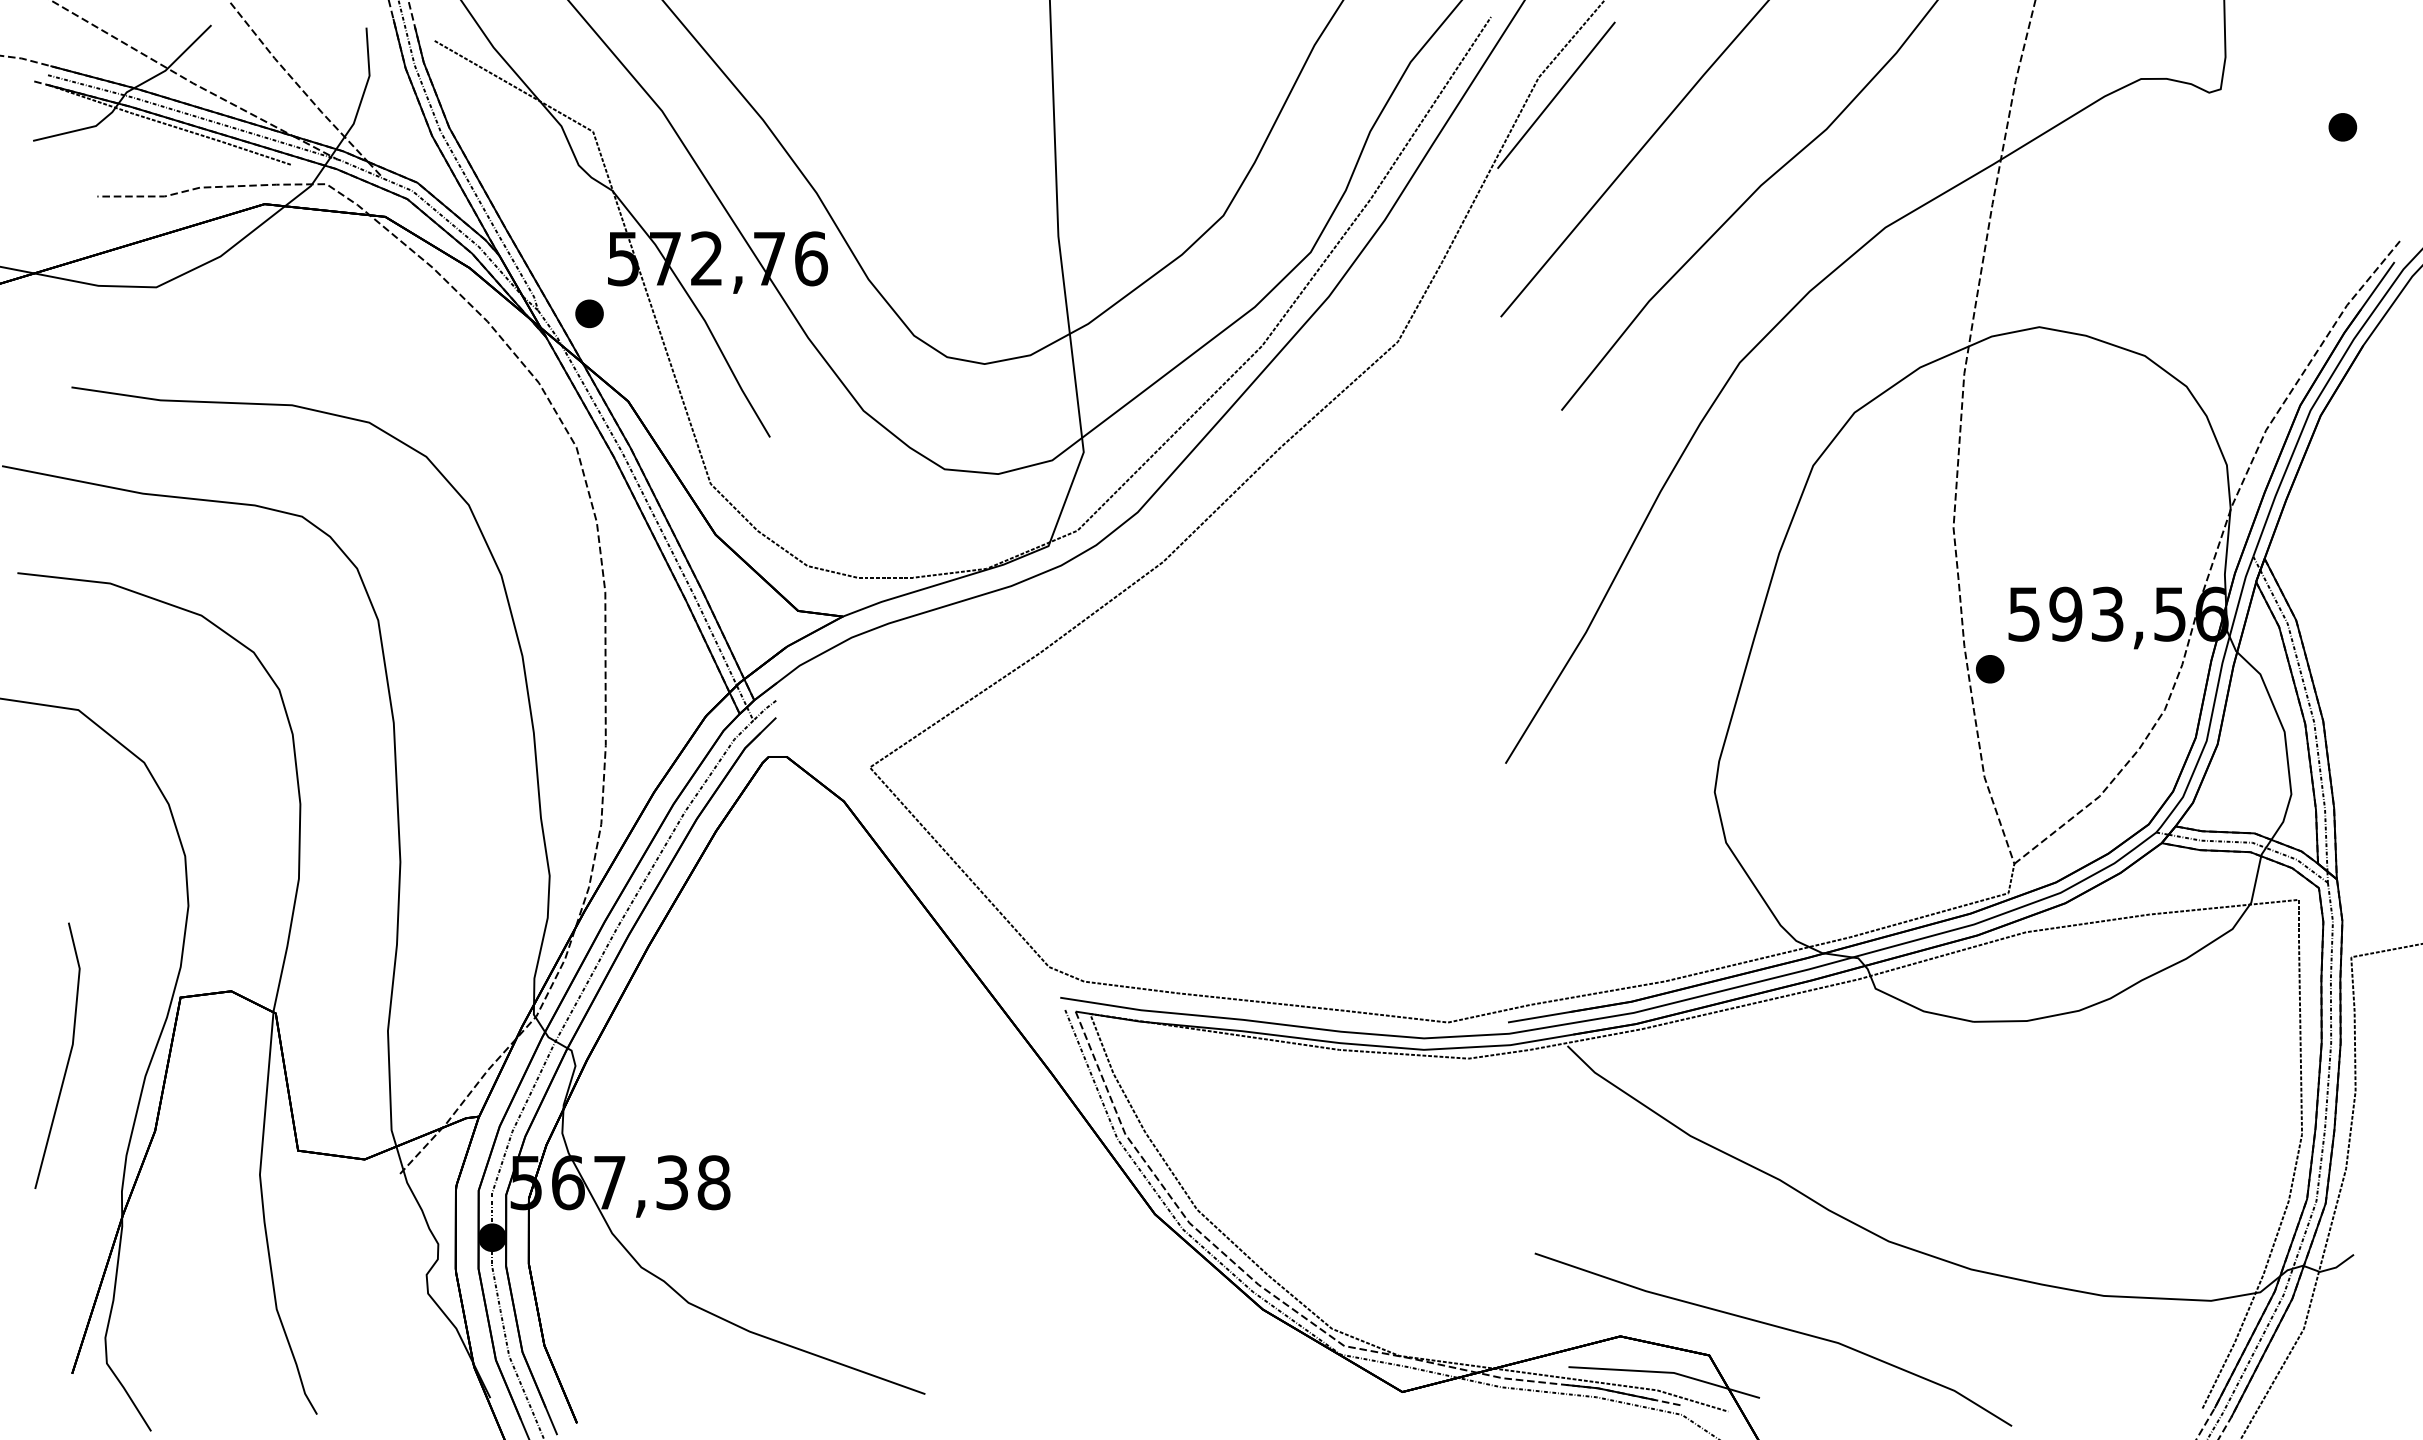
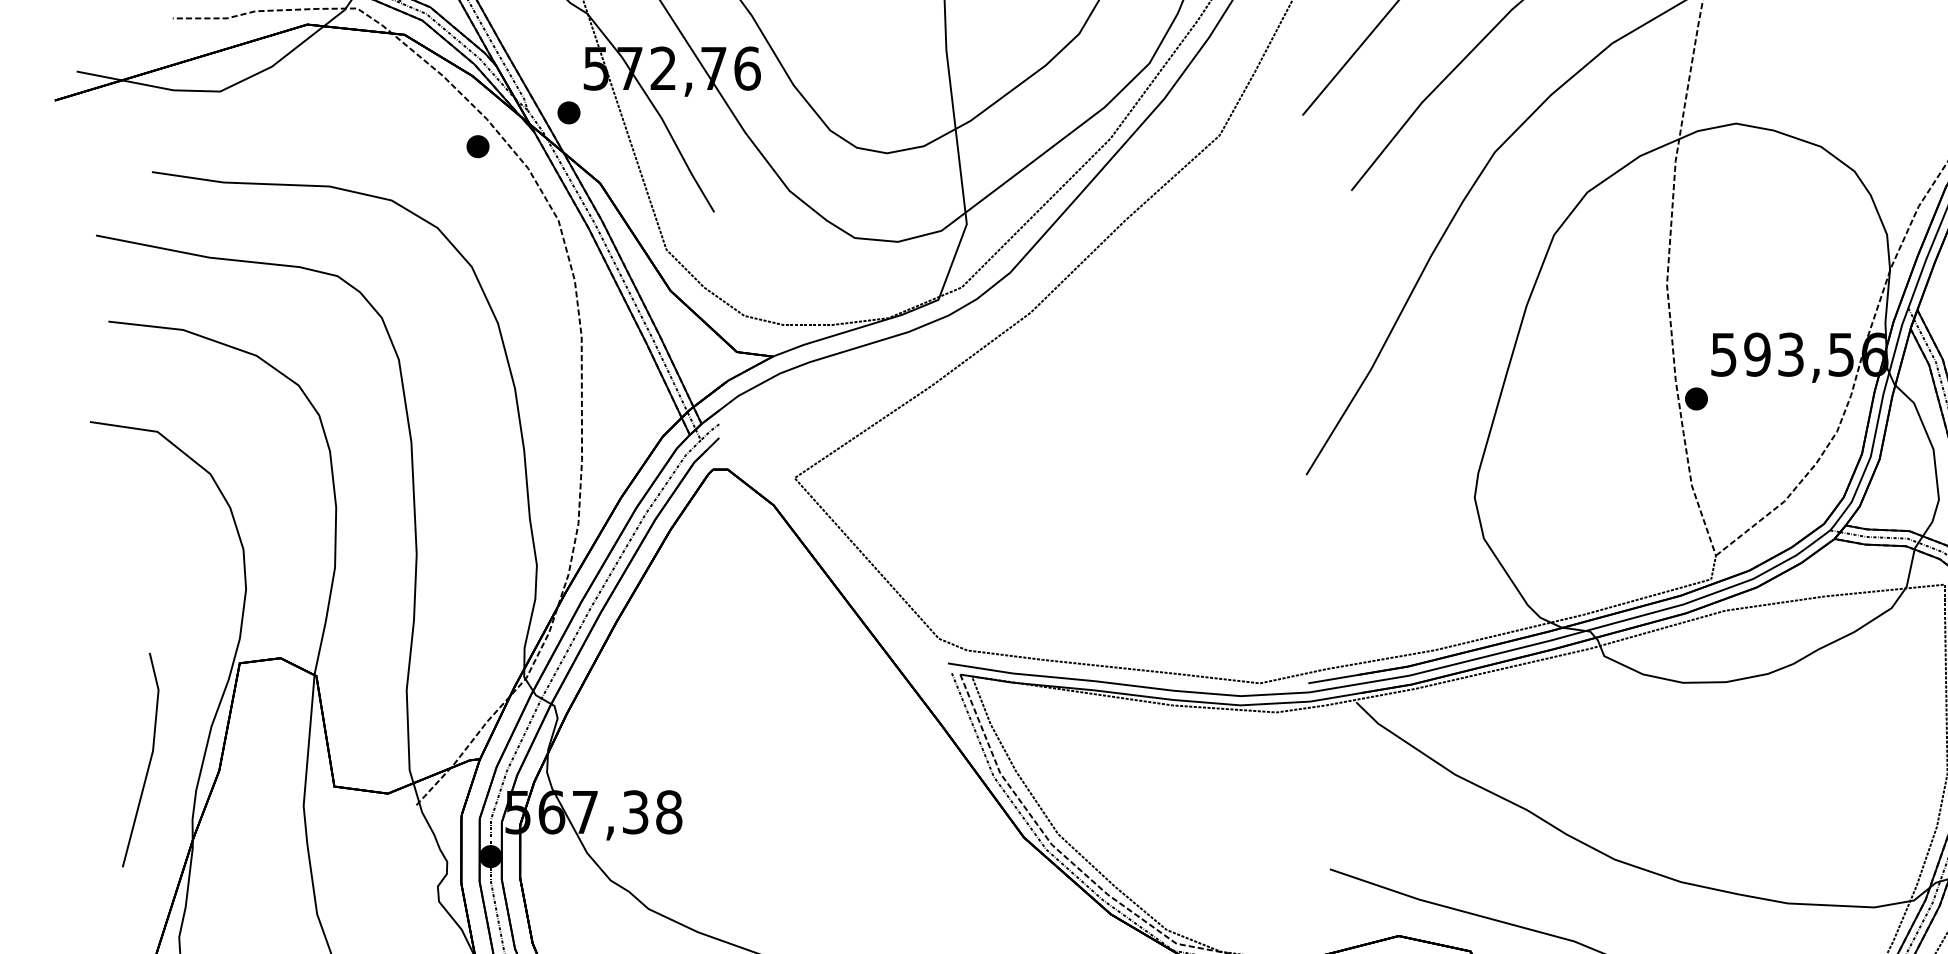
part: (476, 355) -> (477, 146), added
line: (68, 1056) -> (149, 760), moved

